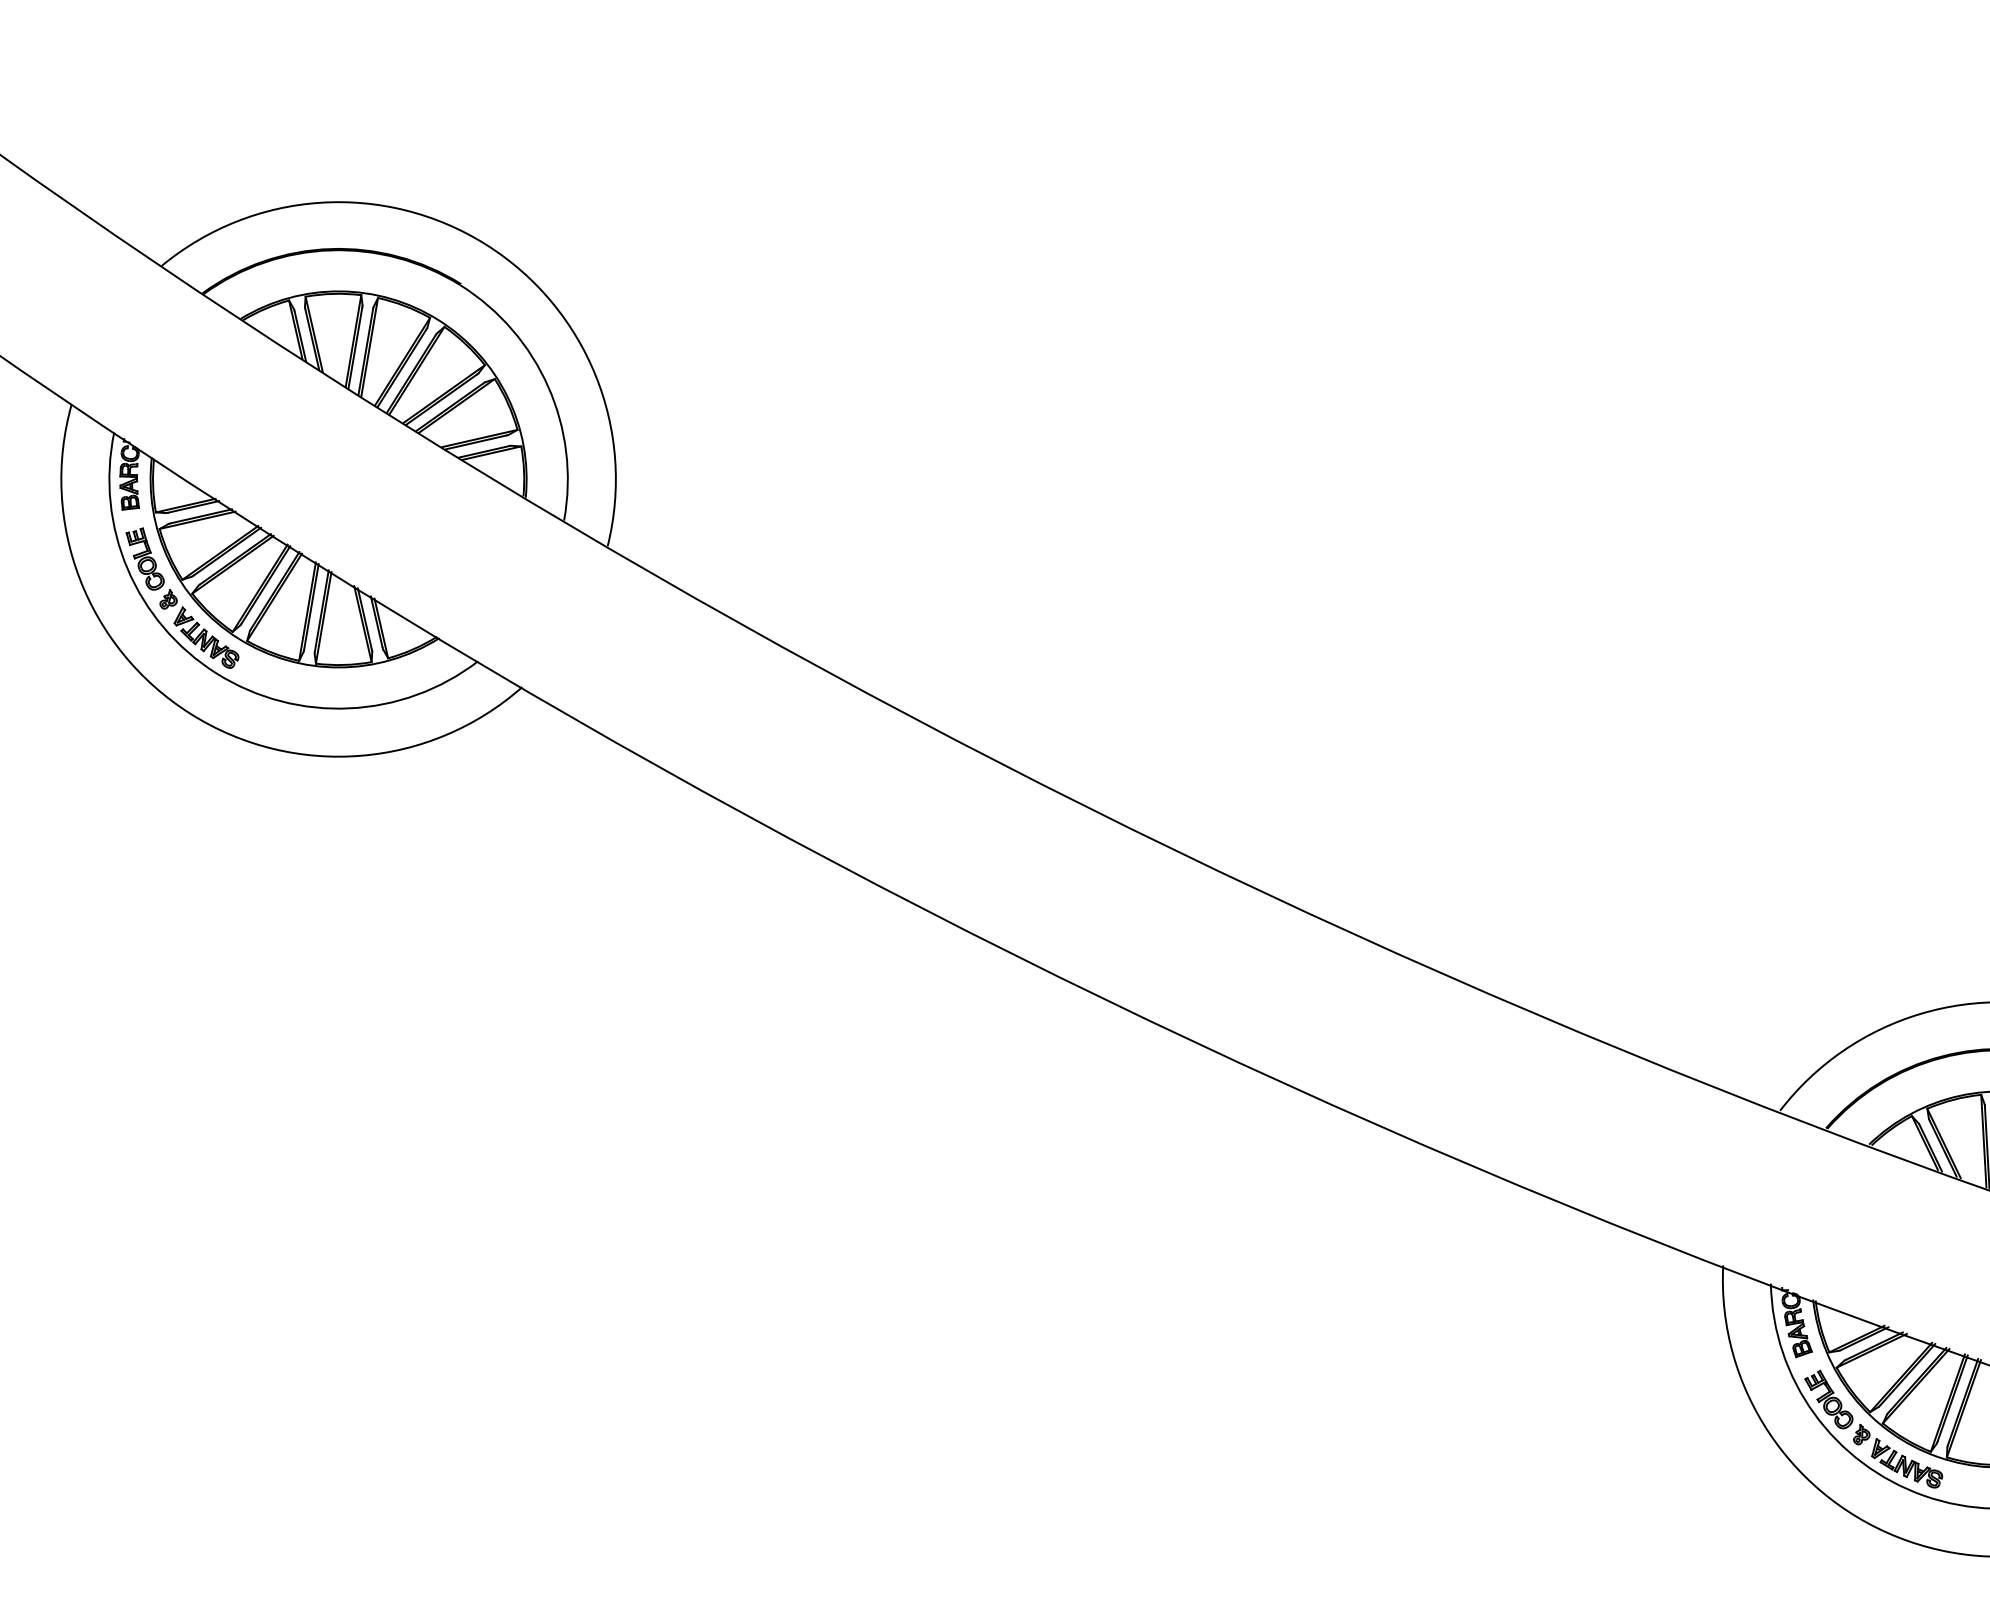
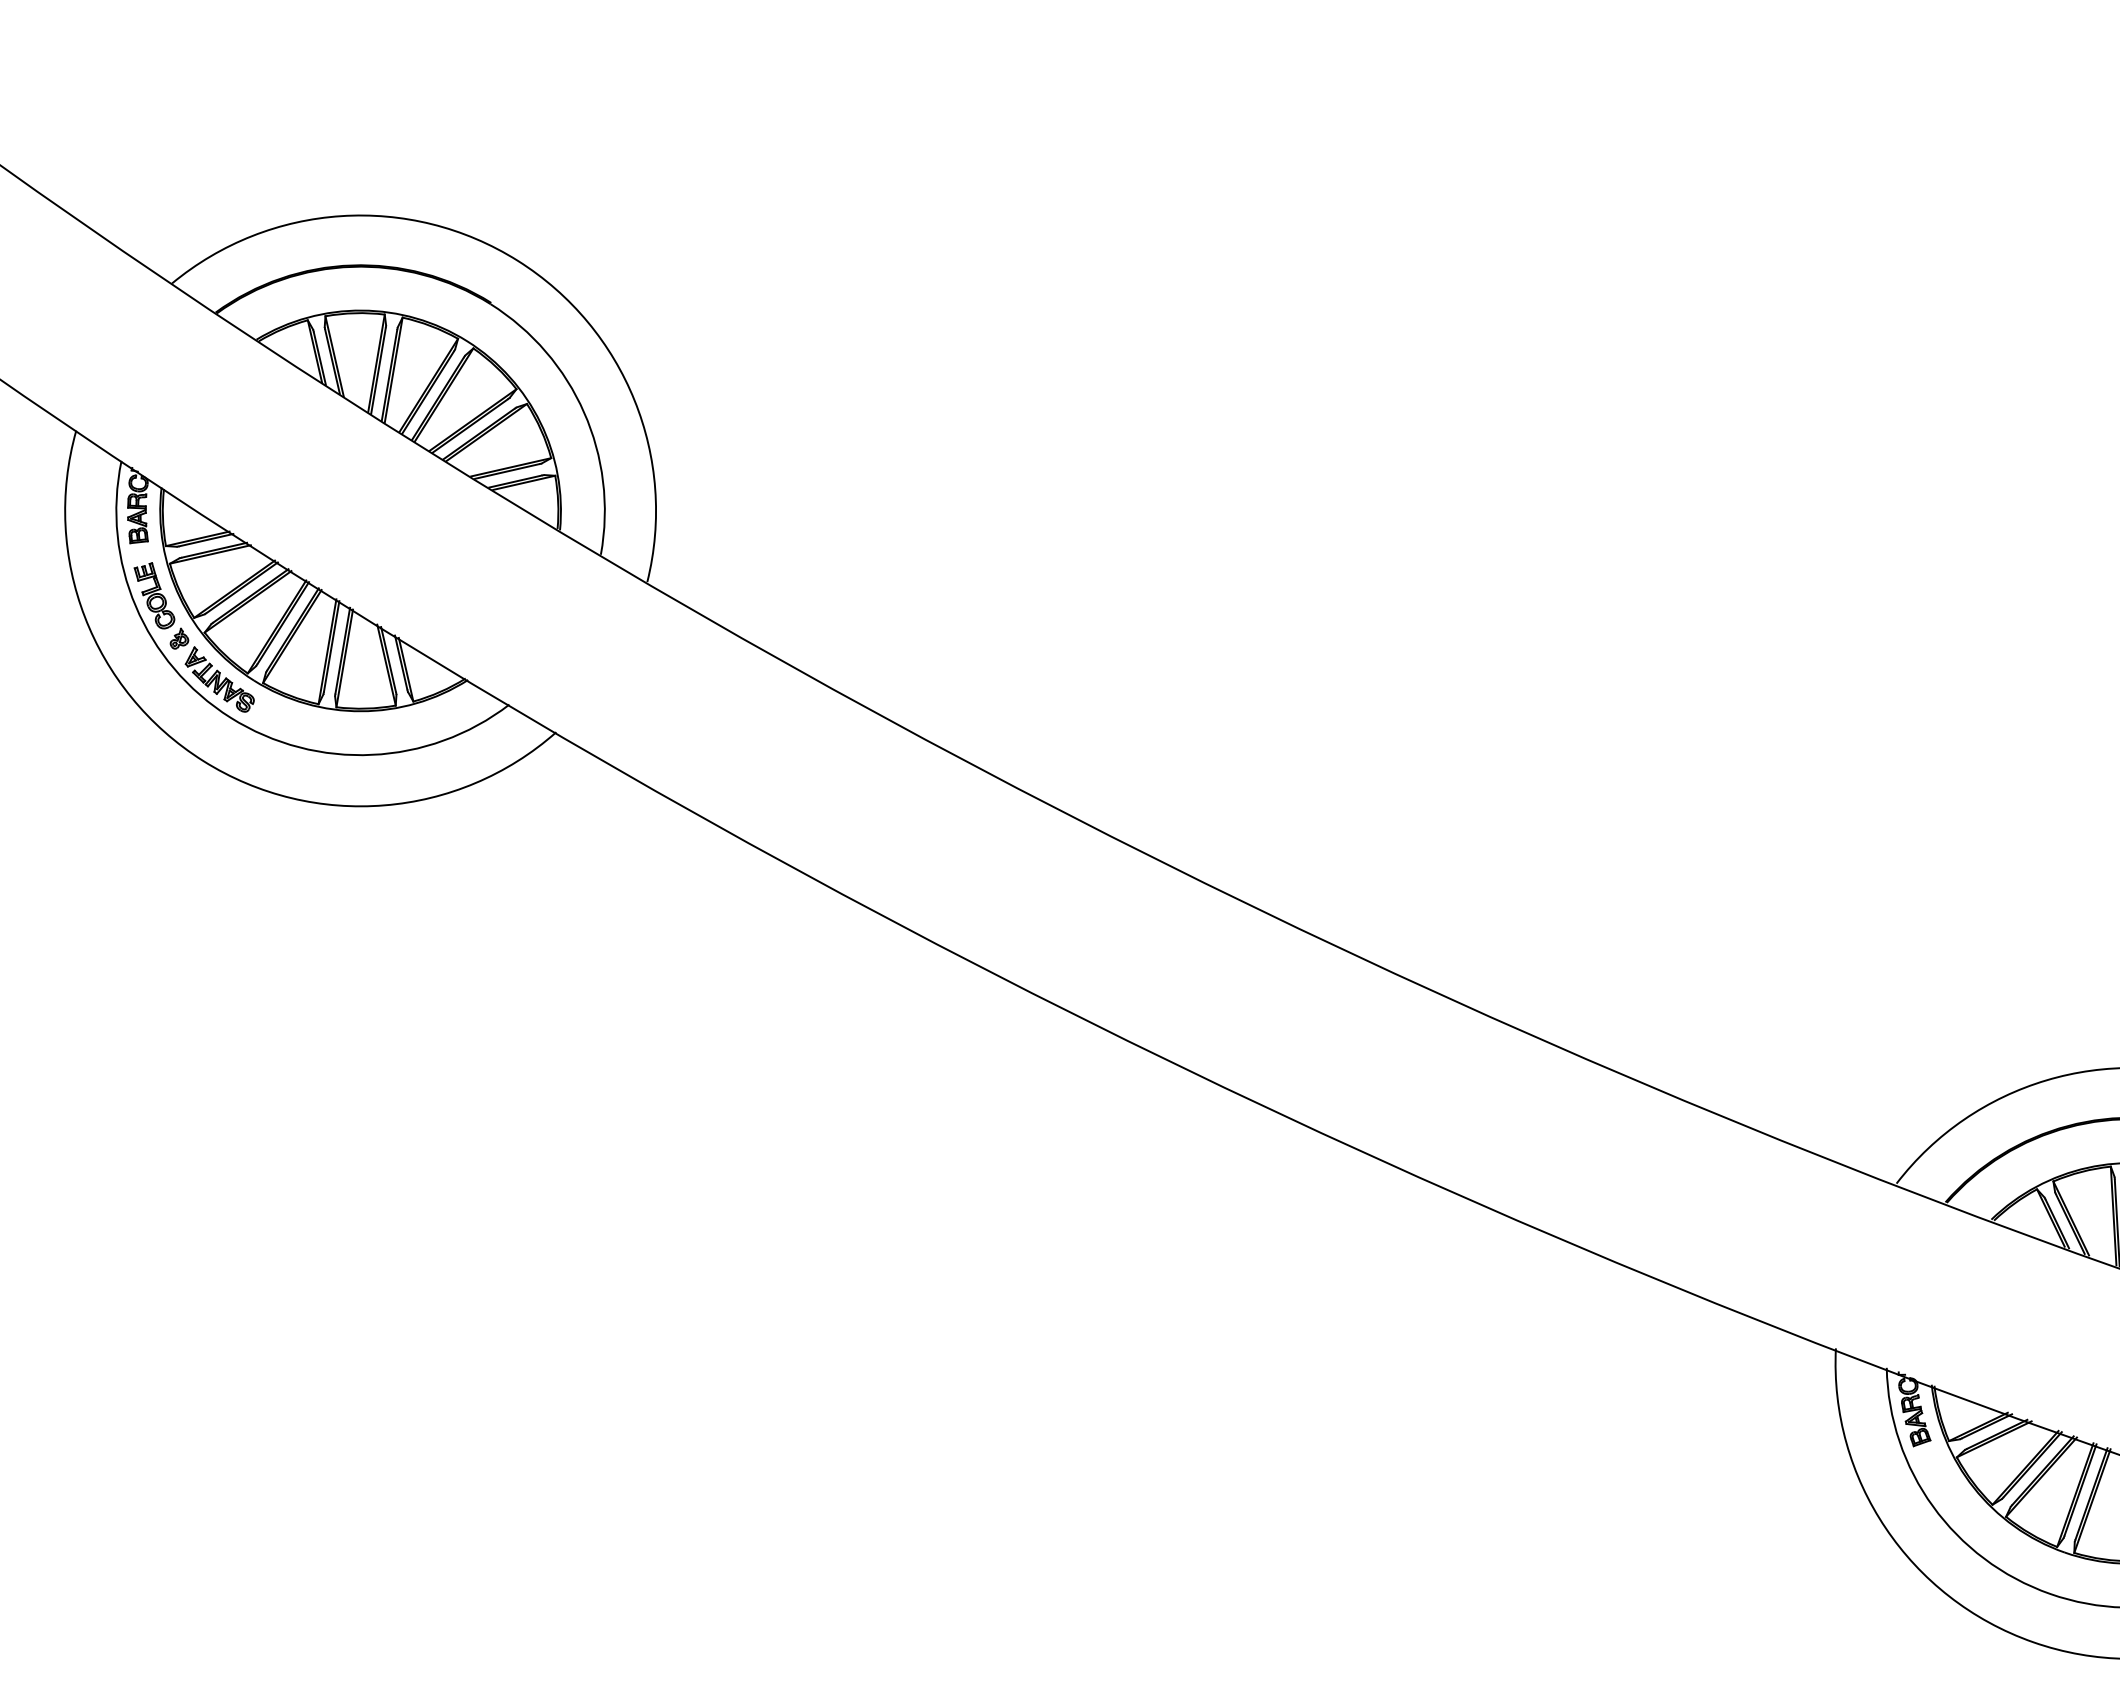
part: (1873, 1428) -> (1996, 1522), removed

